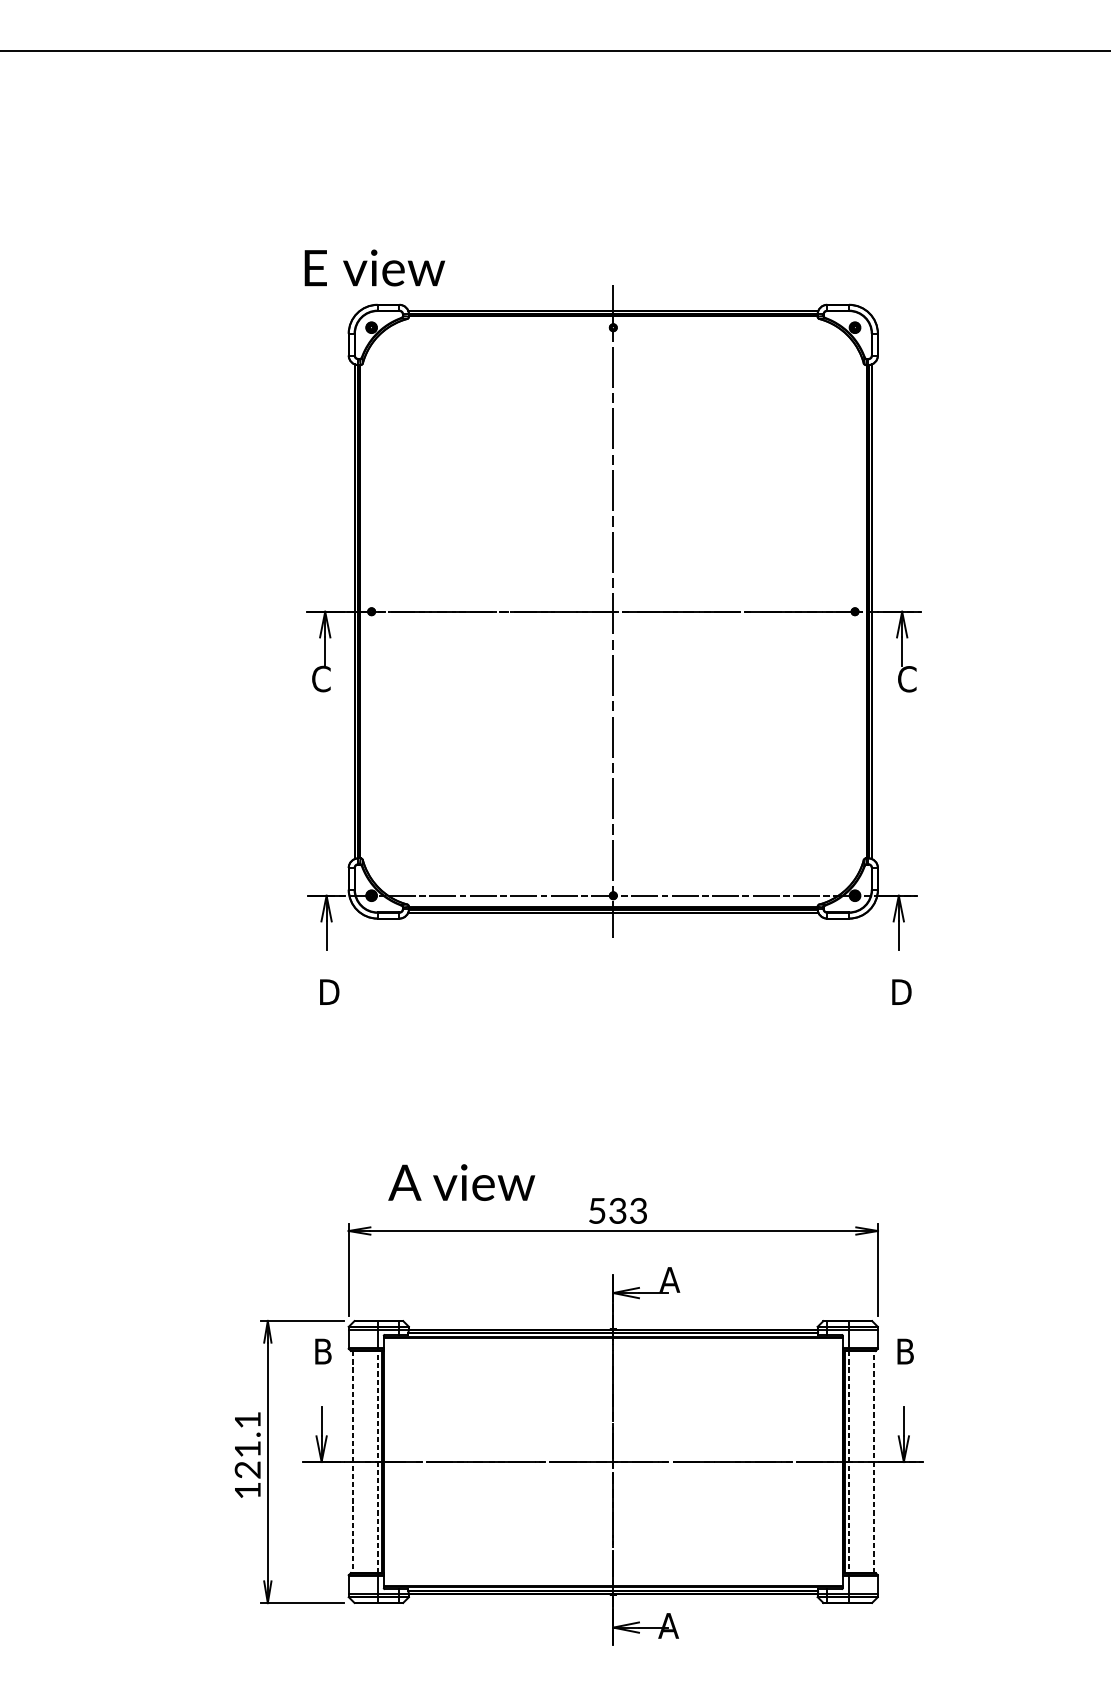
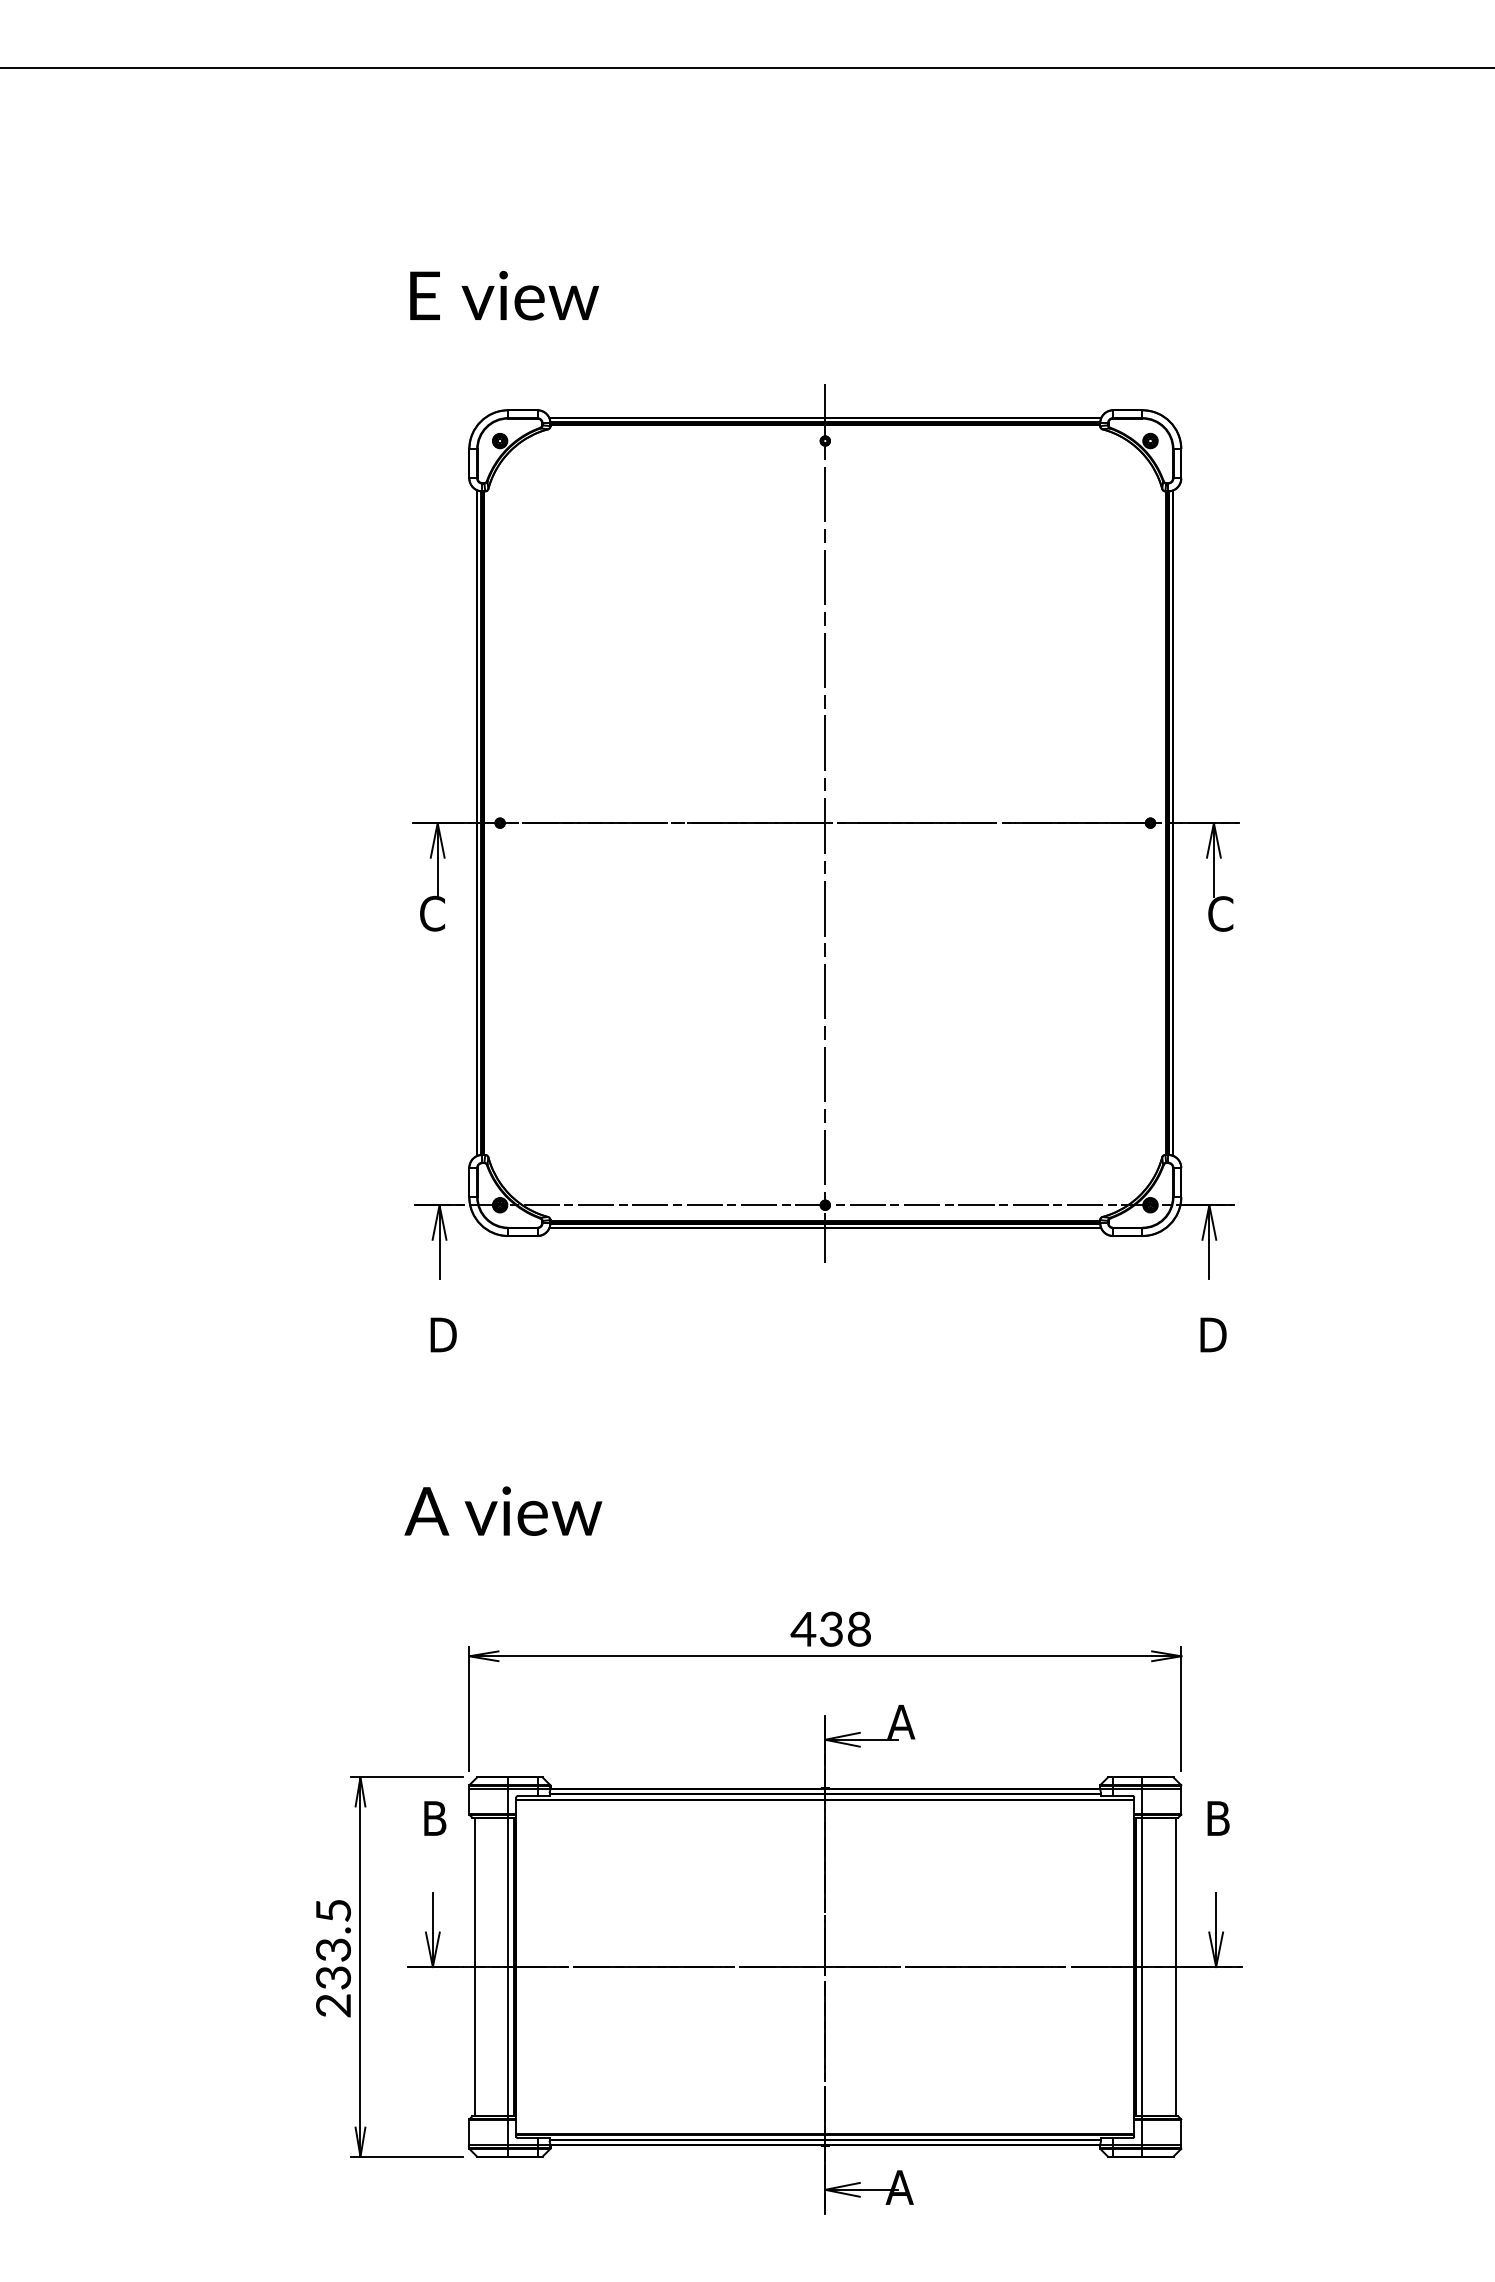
text: (374, 267) -> (504, 295), moved
text: (461, 1182) -> (503, 1510), moved
text: (617, 1211) -> (830, 1629), 533 -> 438
text: (247, 1455) -> (333, 1958), 121.1 -> 233.5
line: (377, 1461) -> (508, 1966), dashed -> solid
line: (873, 1461) -> (1175, 1966), dashed -> solid
line: (352, 1462) -> (474, 1967), dashed -> solid
line: (849, 1462) -> (1142, 1967), dashed -> solid

